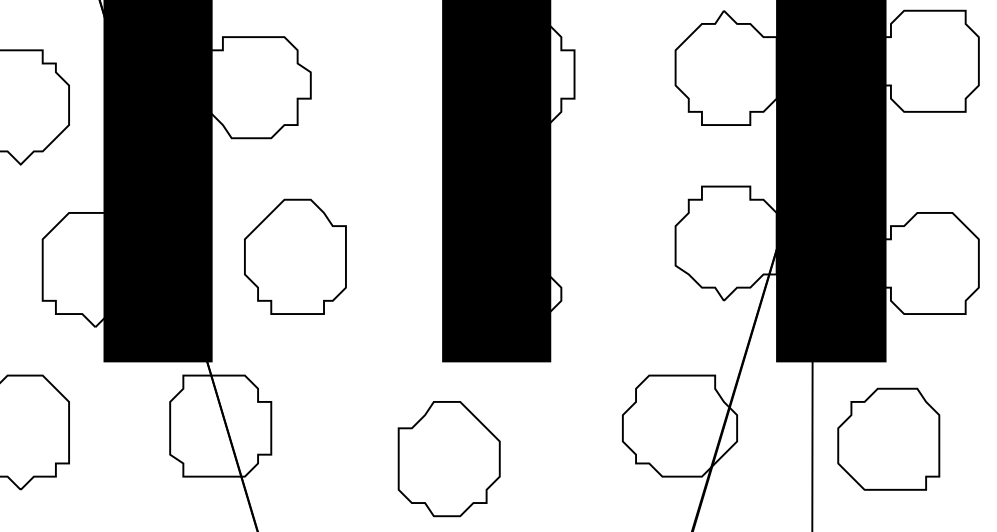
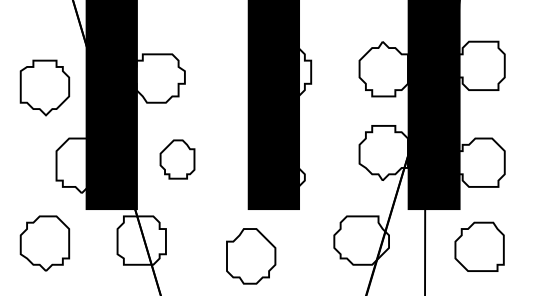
part: (295, 256) -> (177, 159), size x0.7
part: (888, 438) -> (479, 246), moved

